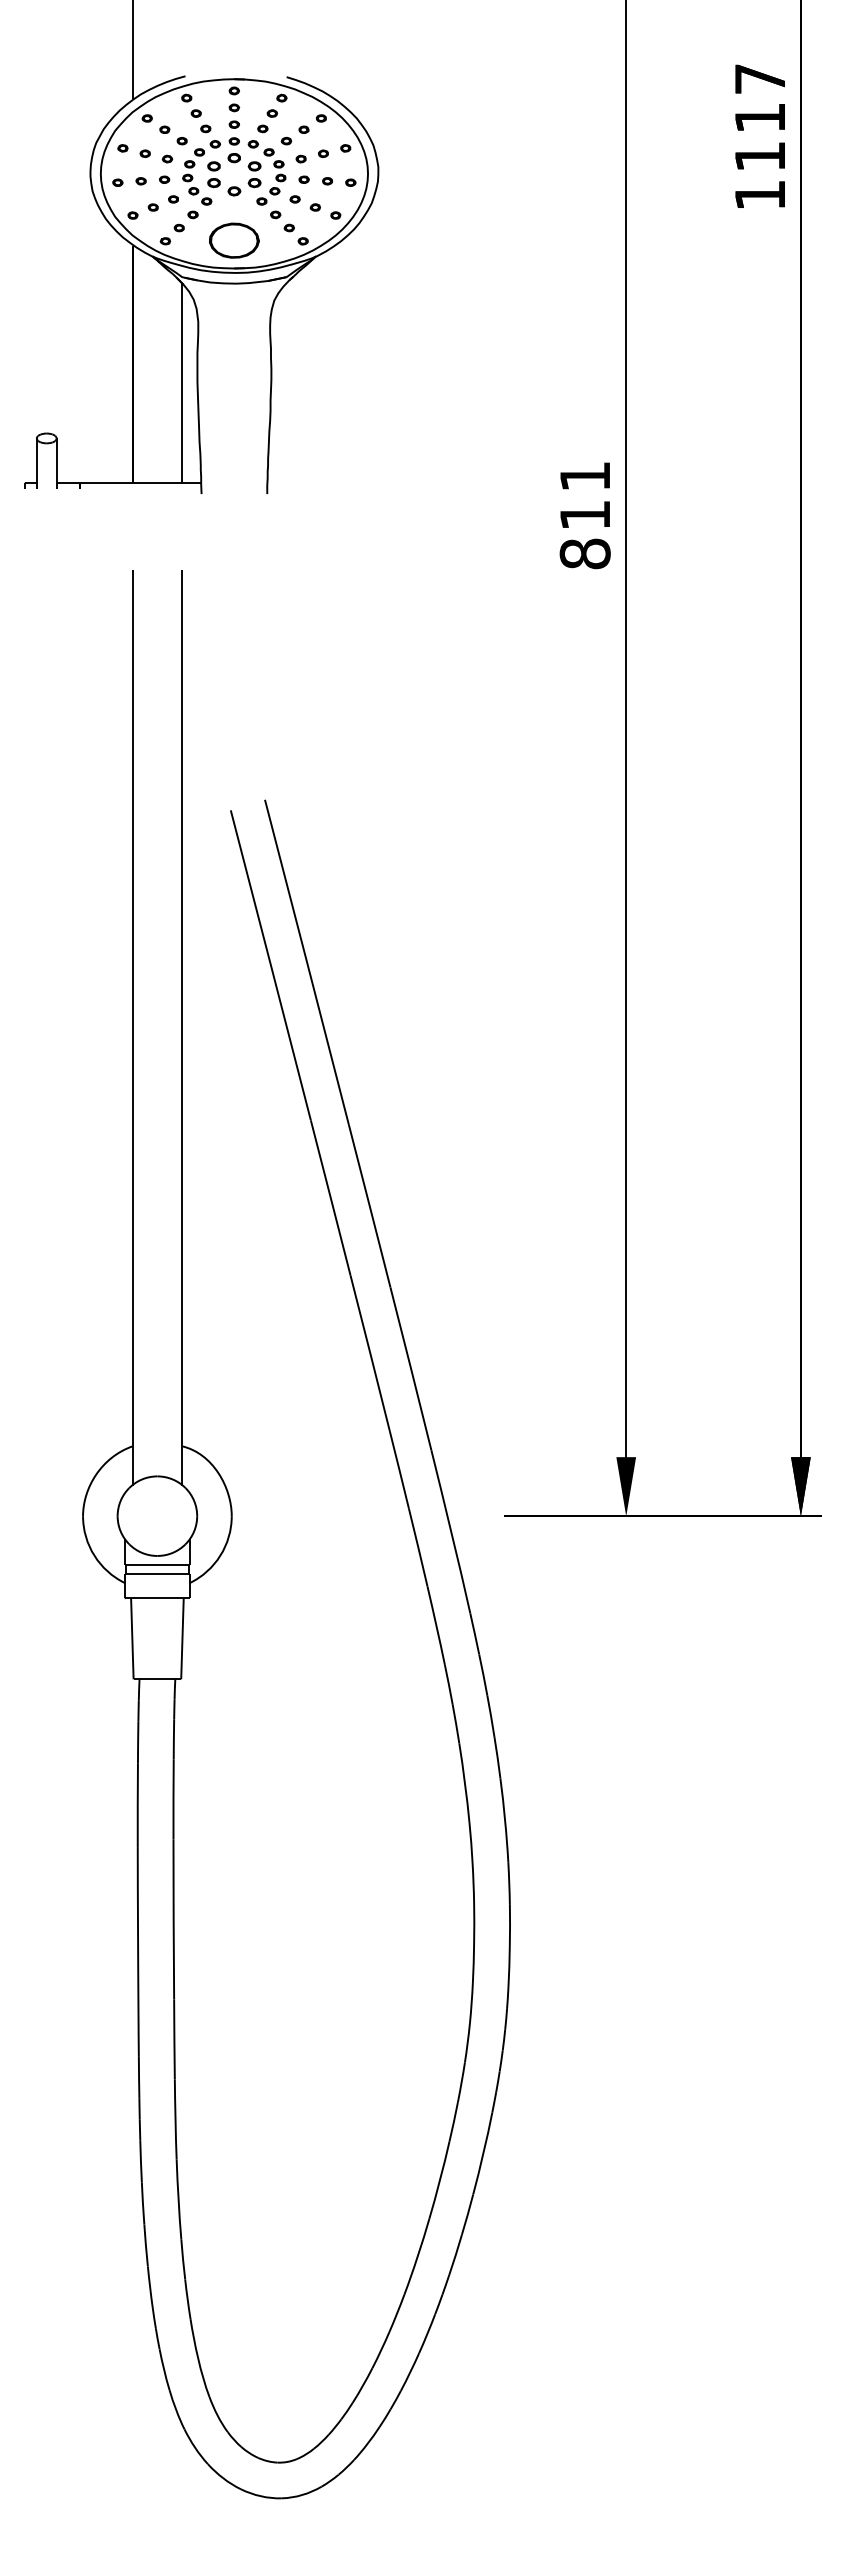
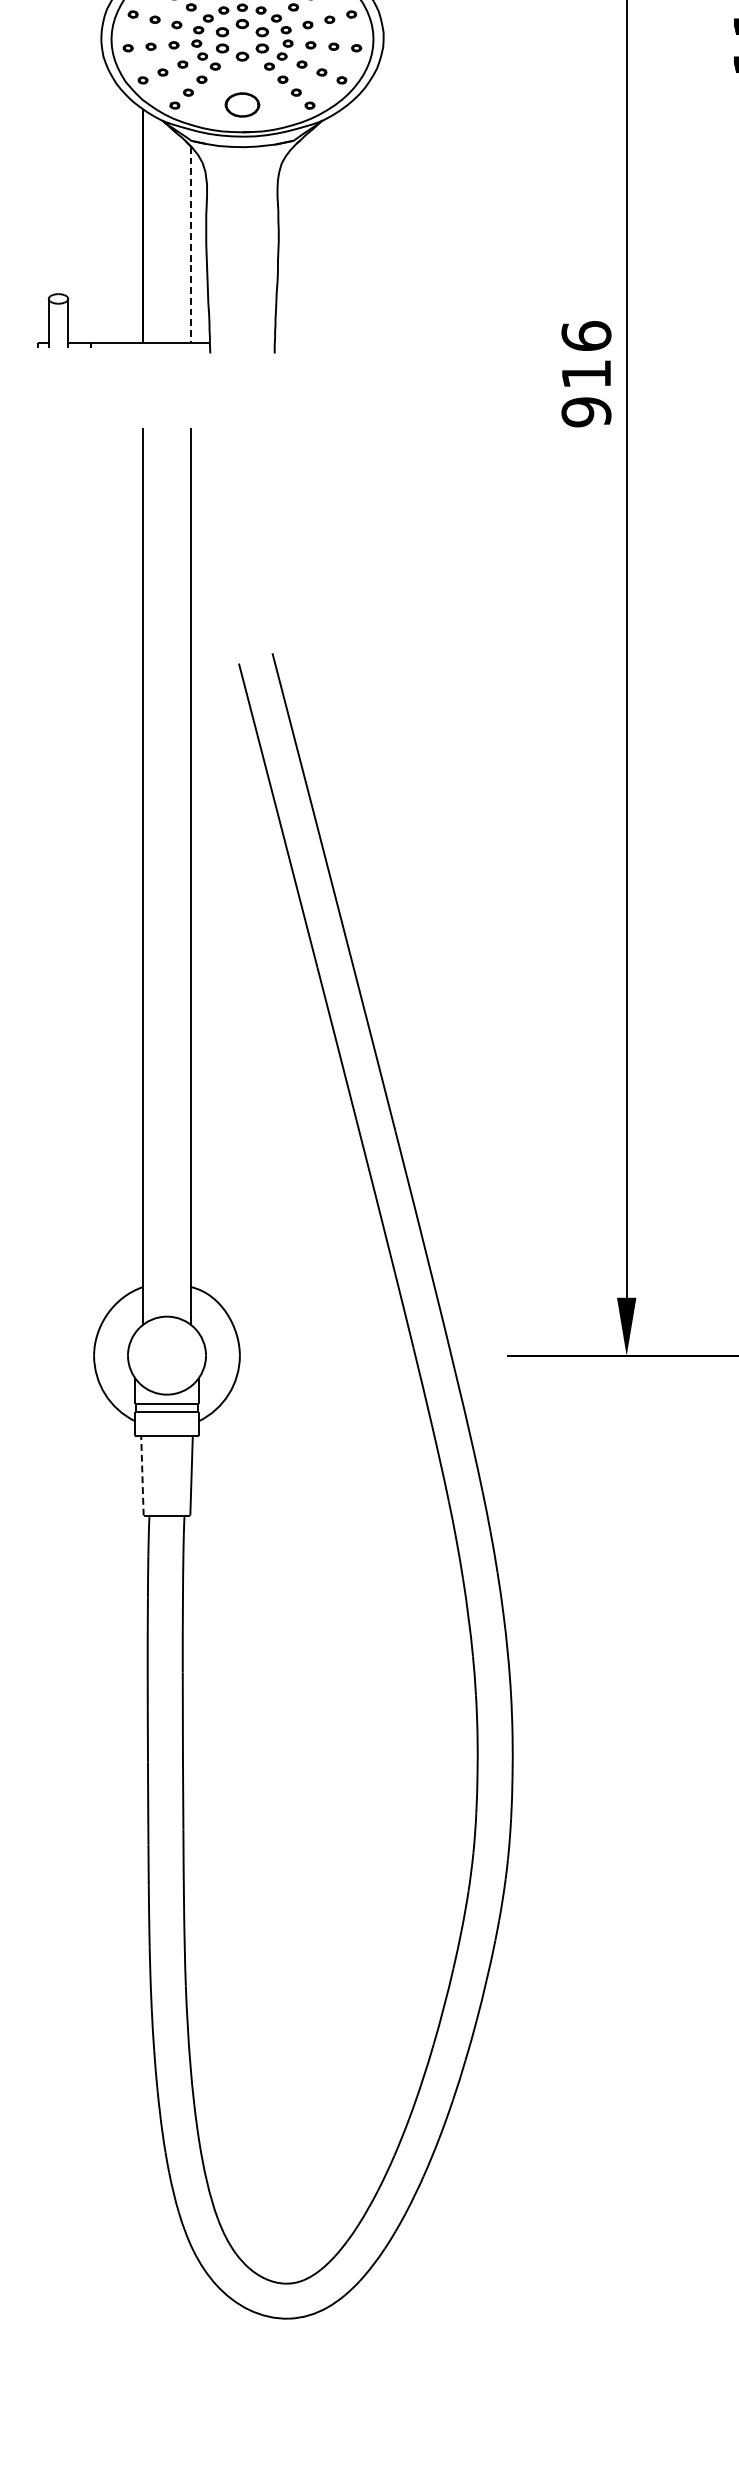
part: (234, 240) -> (242, 104), size x0.7
line: (181, 383) -> (190, 245), solid -> dashed
text: (584, 515) -> (585, 374), 811 -> 916
line: (132, 1638) -> (142, 1475), solid -> dashed

